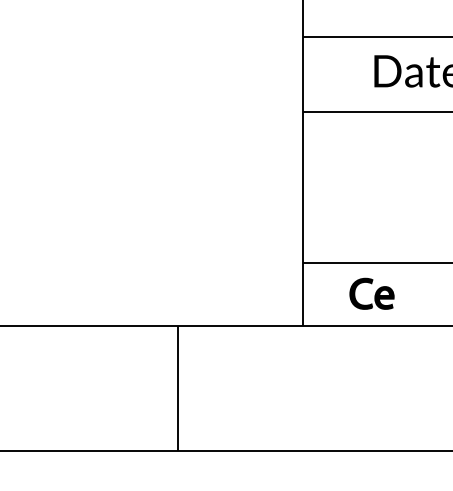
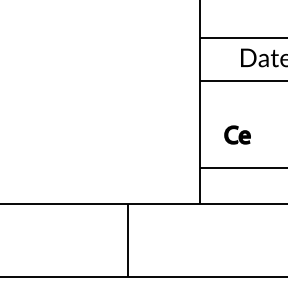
part: (371, 292) -> (237, 134), moved

